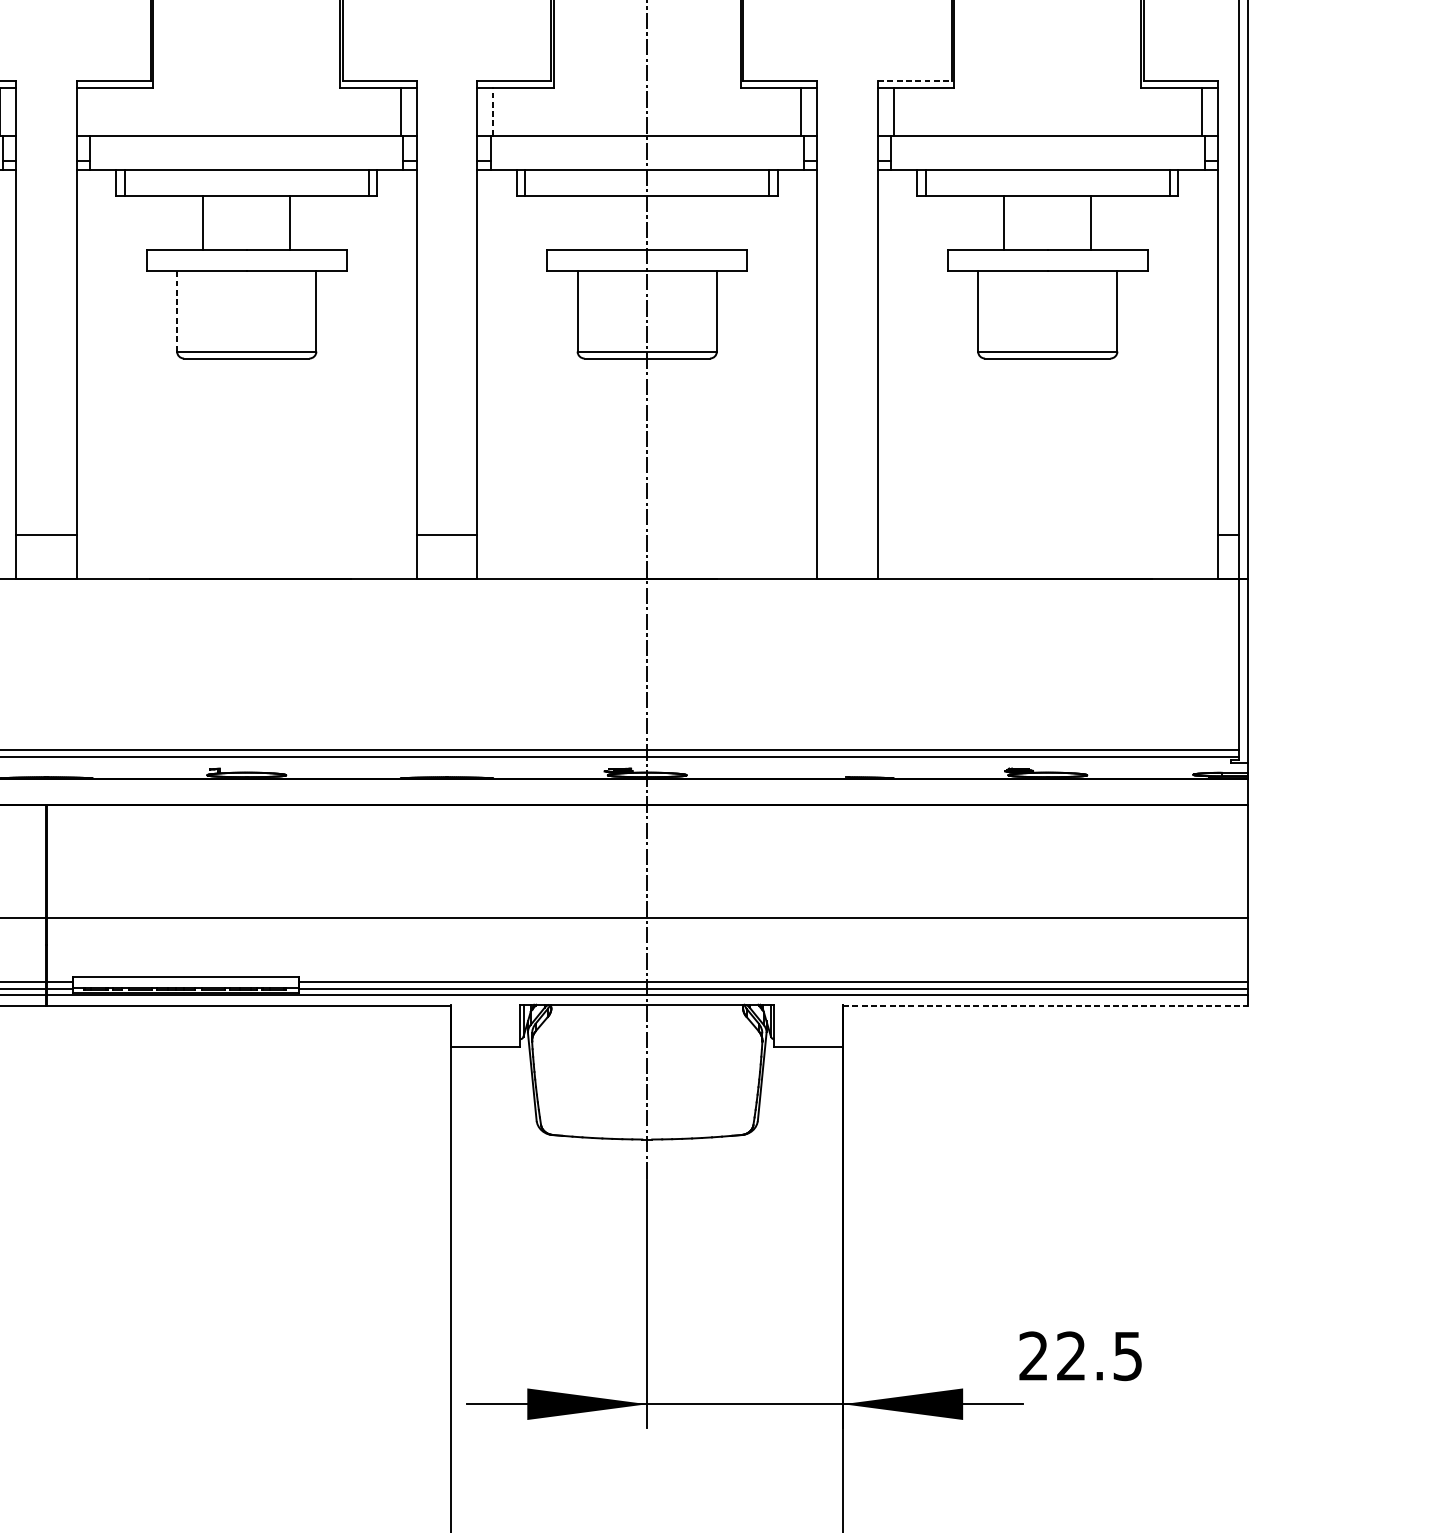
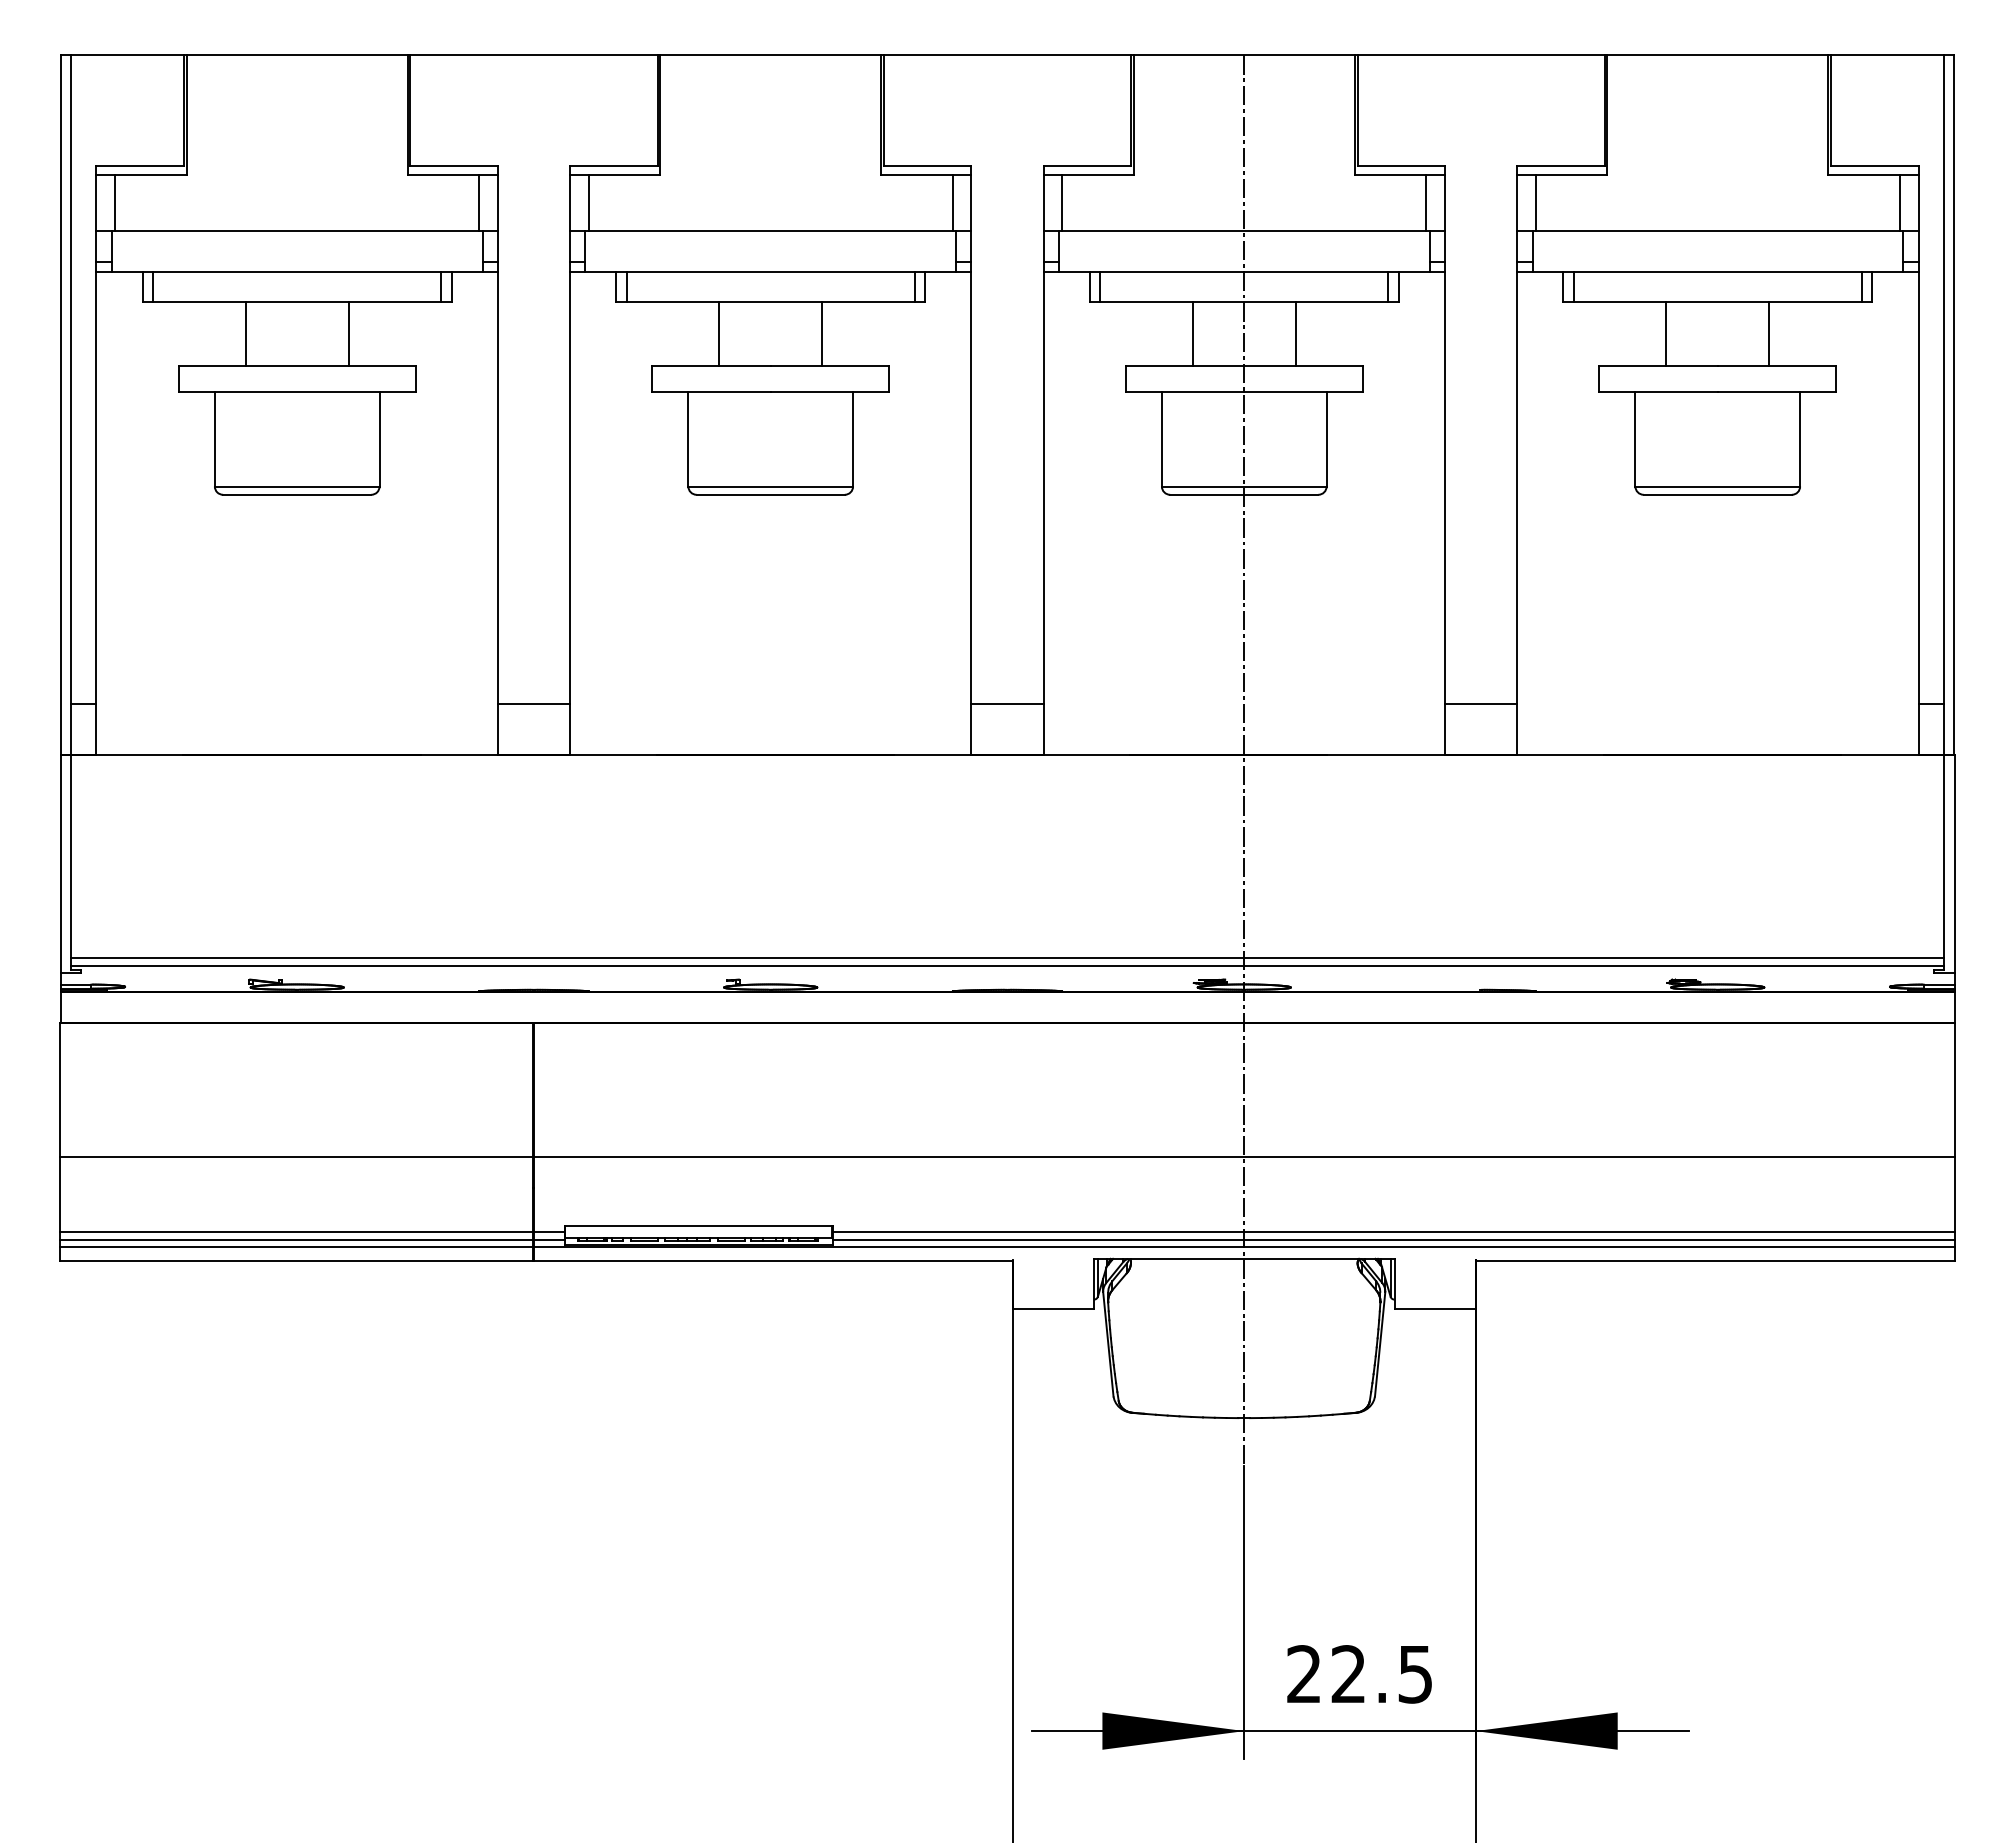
line: (914, 80) -> (1560, 166), dashed -> solid
line: (92, 111) -> (588, 202), added
line: (493, 111) -> (1062, 202), dashed -> solid
line: (603, 222) -> (1192, 334), added
line: (690, 222) -> (1295, 334), added
line: (177, 310) -> (688, 438), dashed -> solid
line: (847, 535) -> (1480, 703), added
line: (1045, 1006) -> (1715, 1260), dashed -> solid
text: (1080, 1356) -> (1359, 1674), moved

